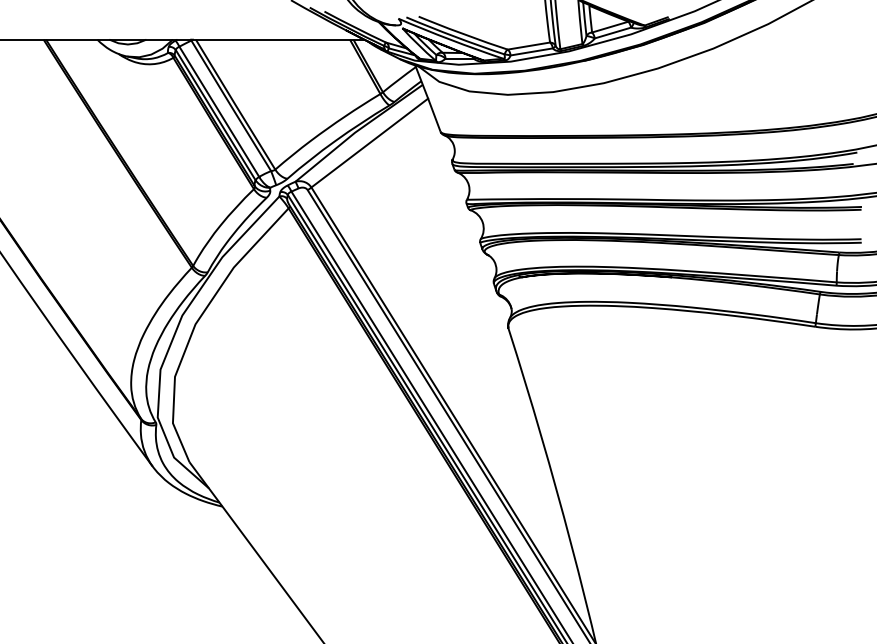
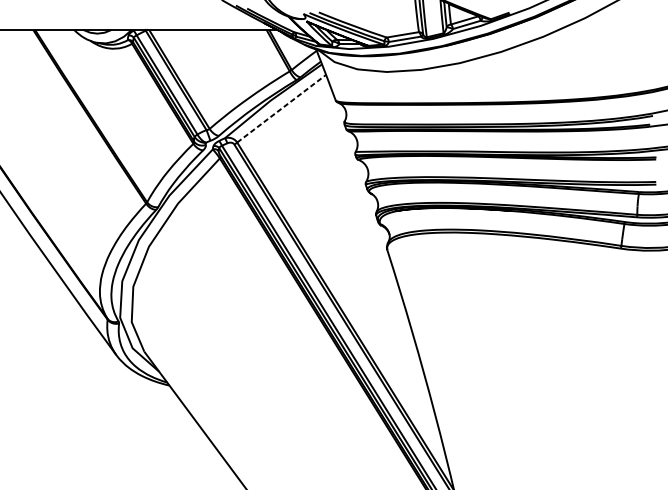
line: (370, 142) -> (282, 108), solid -> dashed

